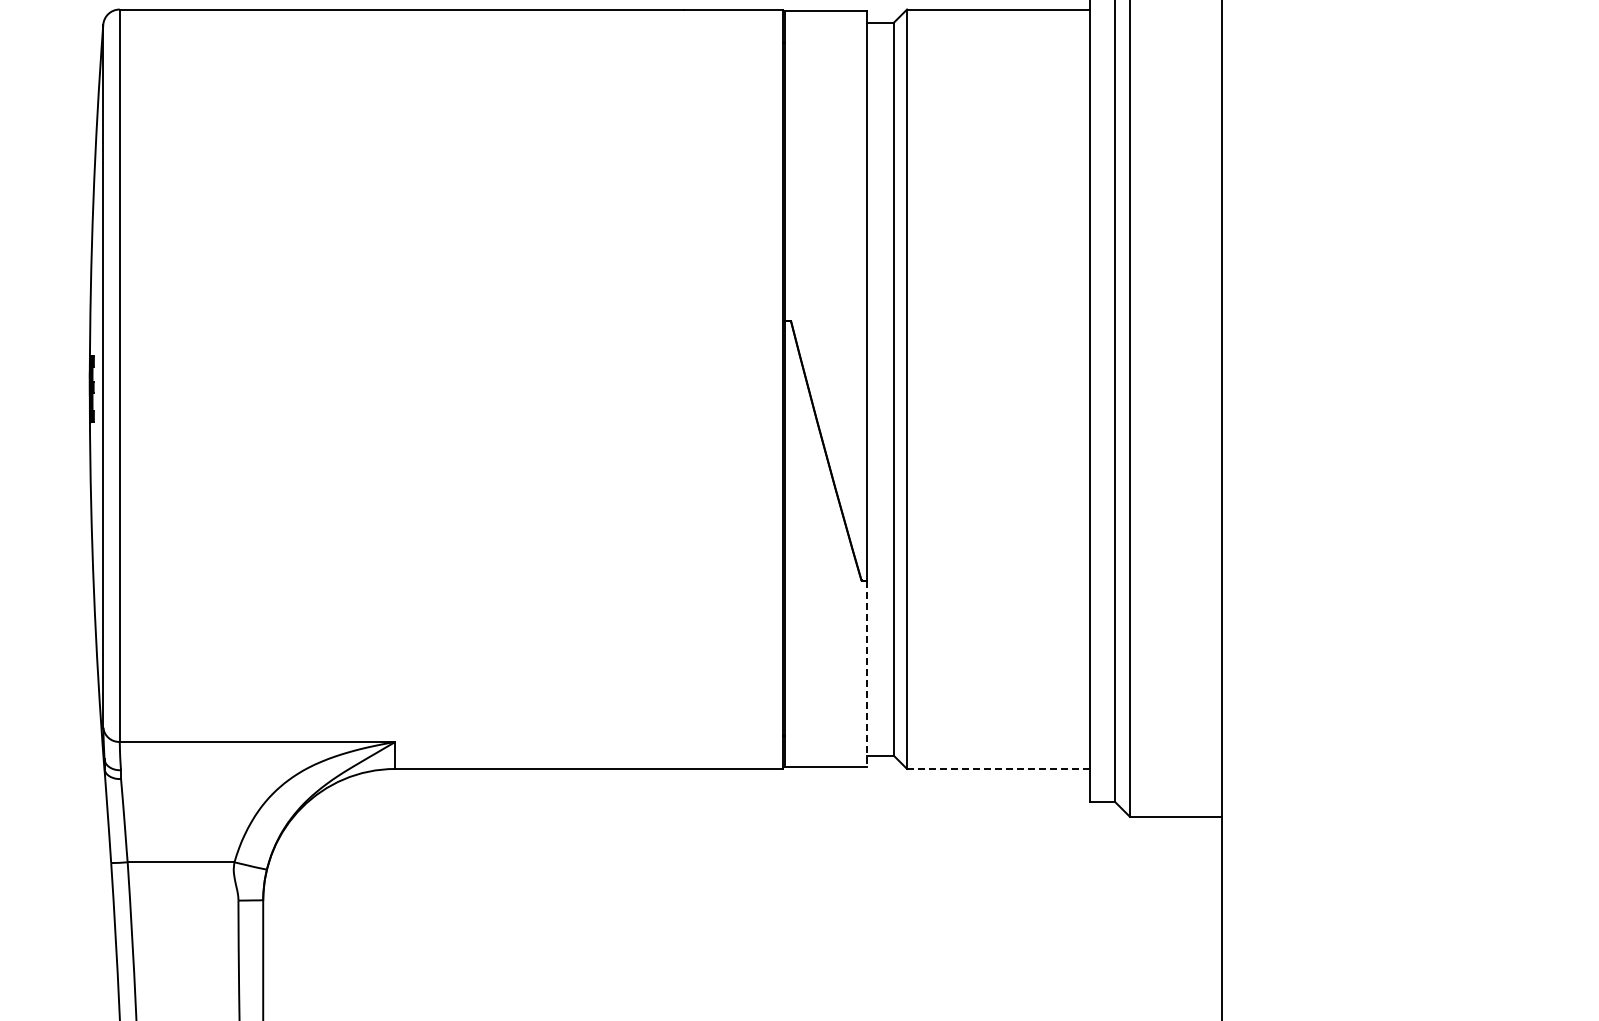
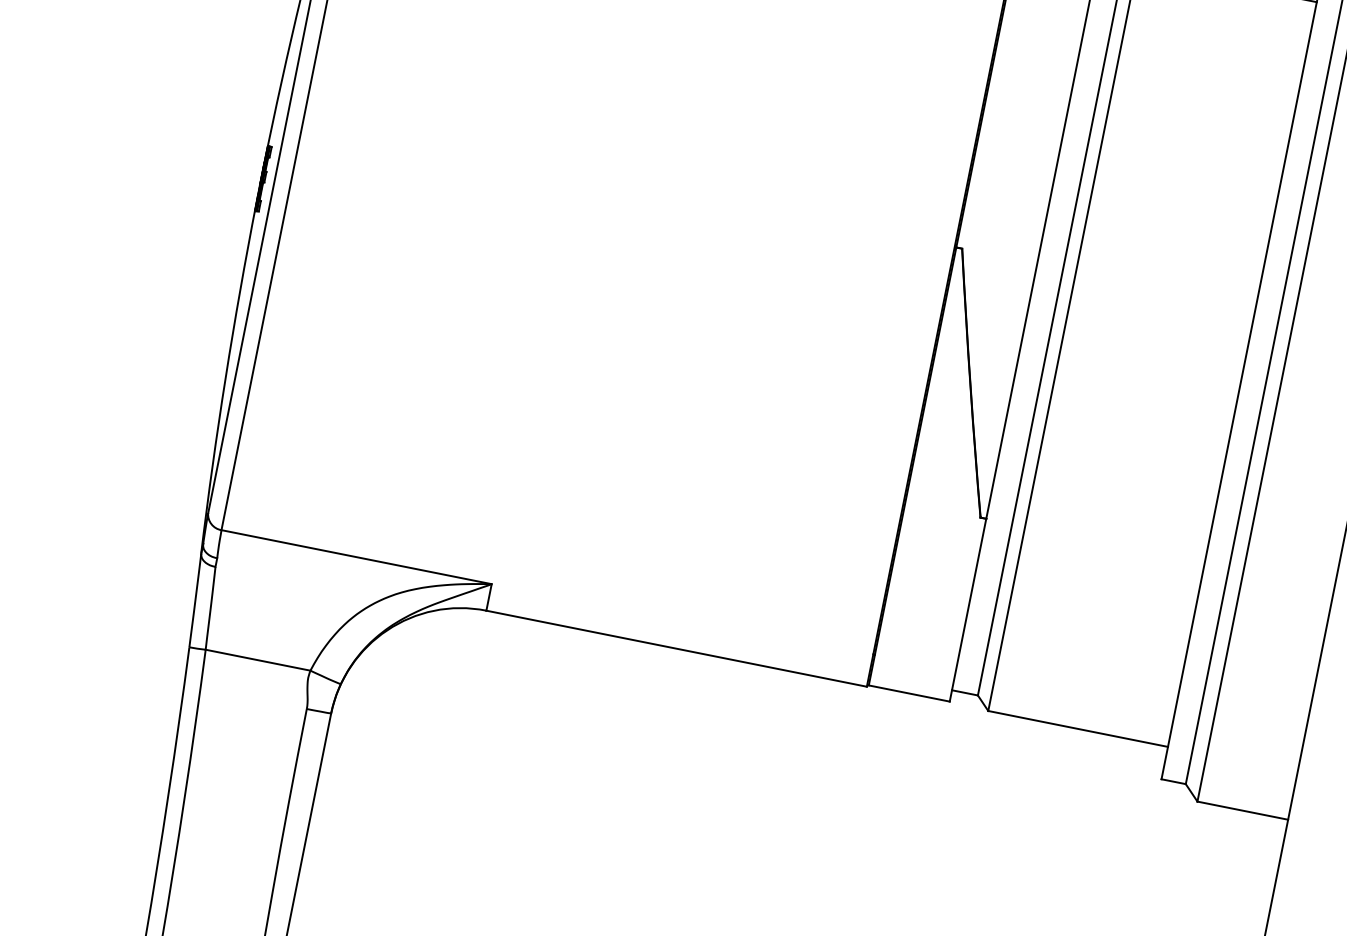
line: (867, 674) -> (967, 610), dashed -> solid
line: (998, 768) -> (1078, 728), dashed -> solid

